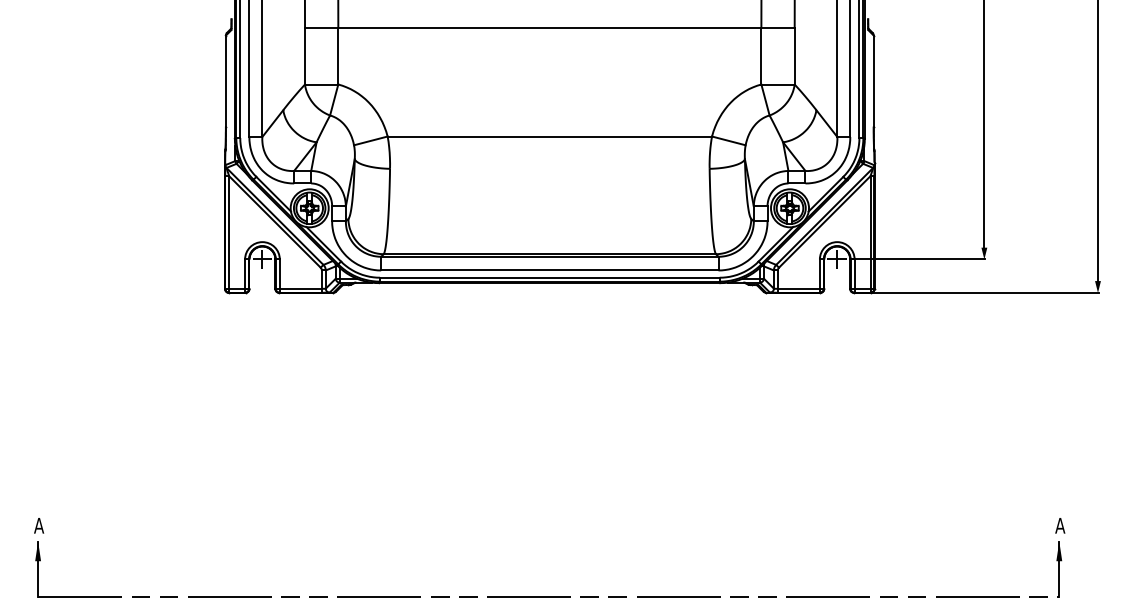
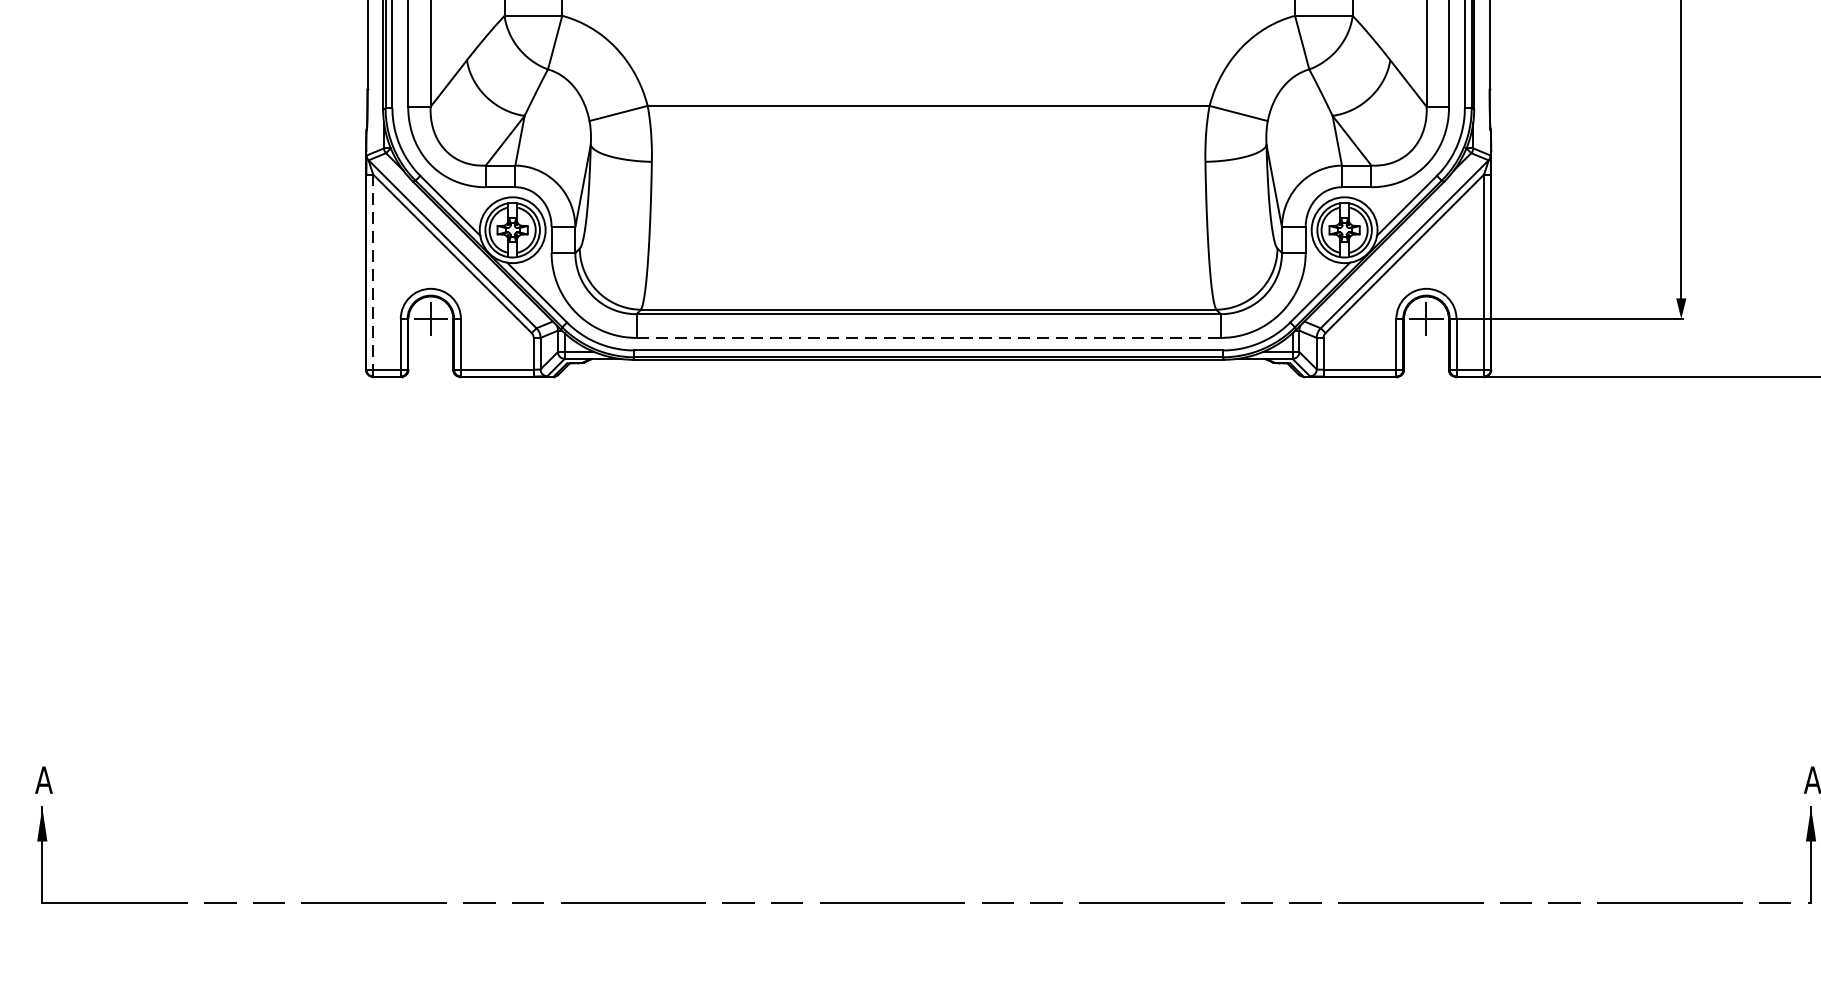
line: (229, 233) -> (373, 273), solid -> dashed
line: (549, 270) -> (928, 337), solid -> dashed

